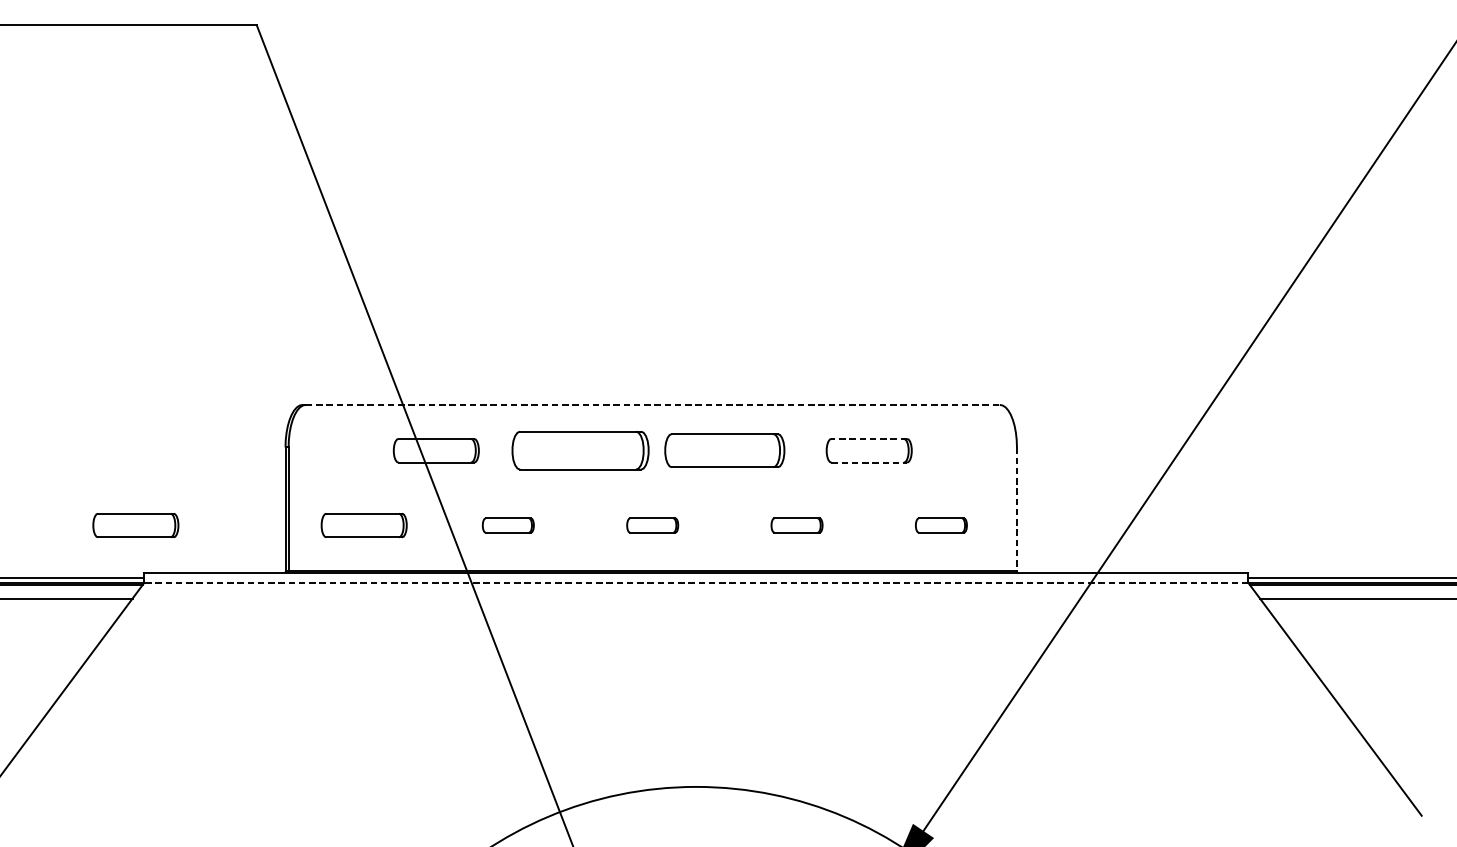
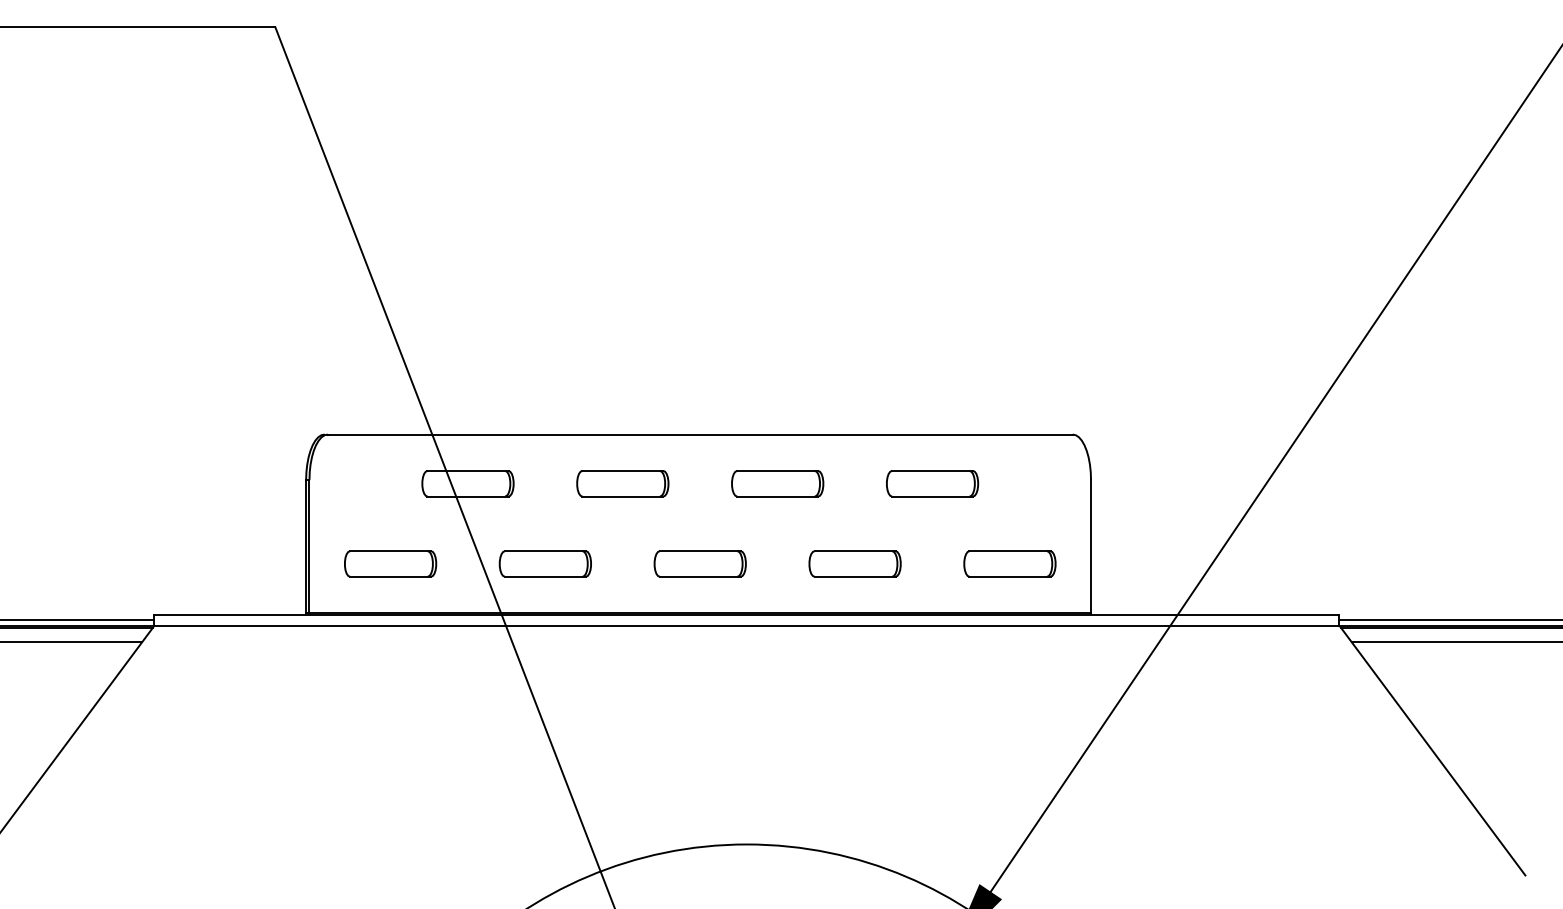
line: (653, 404) -> (700, 434), dashed -> solid
line: (869, 439) -> (932, 471), dashed -> solid
part: (580, 450) -> (622, 483), size x0.62
part: (724, 450) -> (777, 483), size x0.71
line: (869, 462) -> (932, 496), dashed -> solid
line: (1017, 509) -> (1091, 546), dashed -> solid
part: (135, 525) -> (145, 563), removed
part: (507, 525) -> (544, 563), size x1.67
part: (652, 525) -> (699, 563), size x1.67
part: (796, 525) -> (854, 563), size x1.67
part: (940, 525) -> (1009, 563), size x1.67
line: (695, 582) -> (746, 625), dashed -> solid

